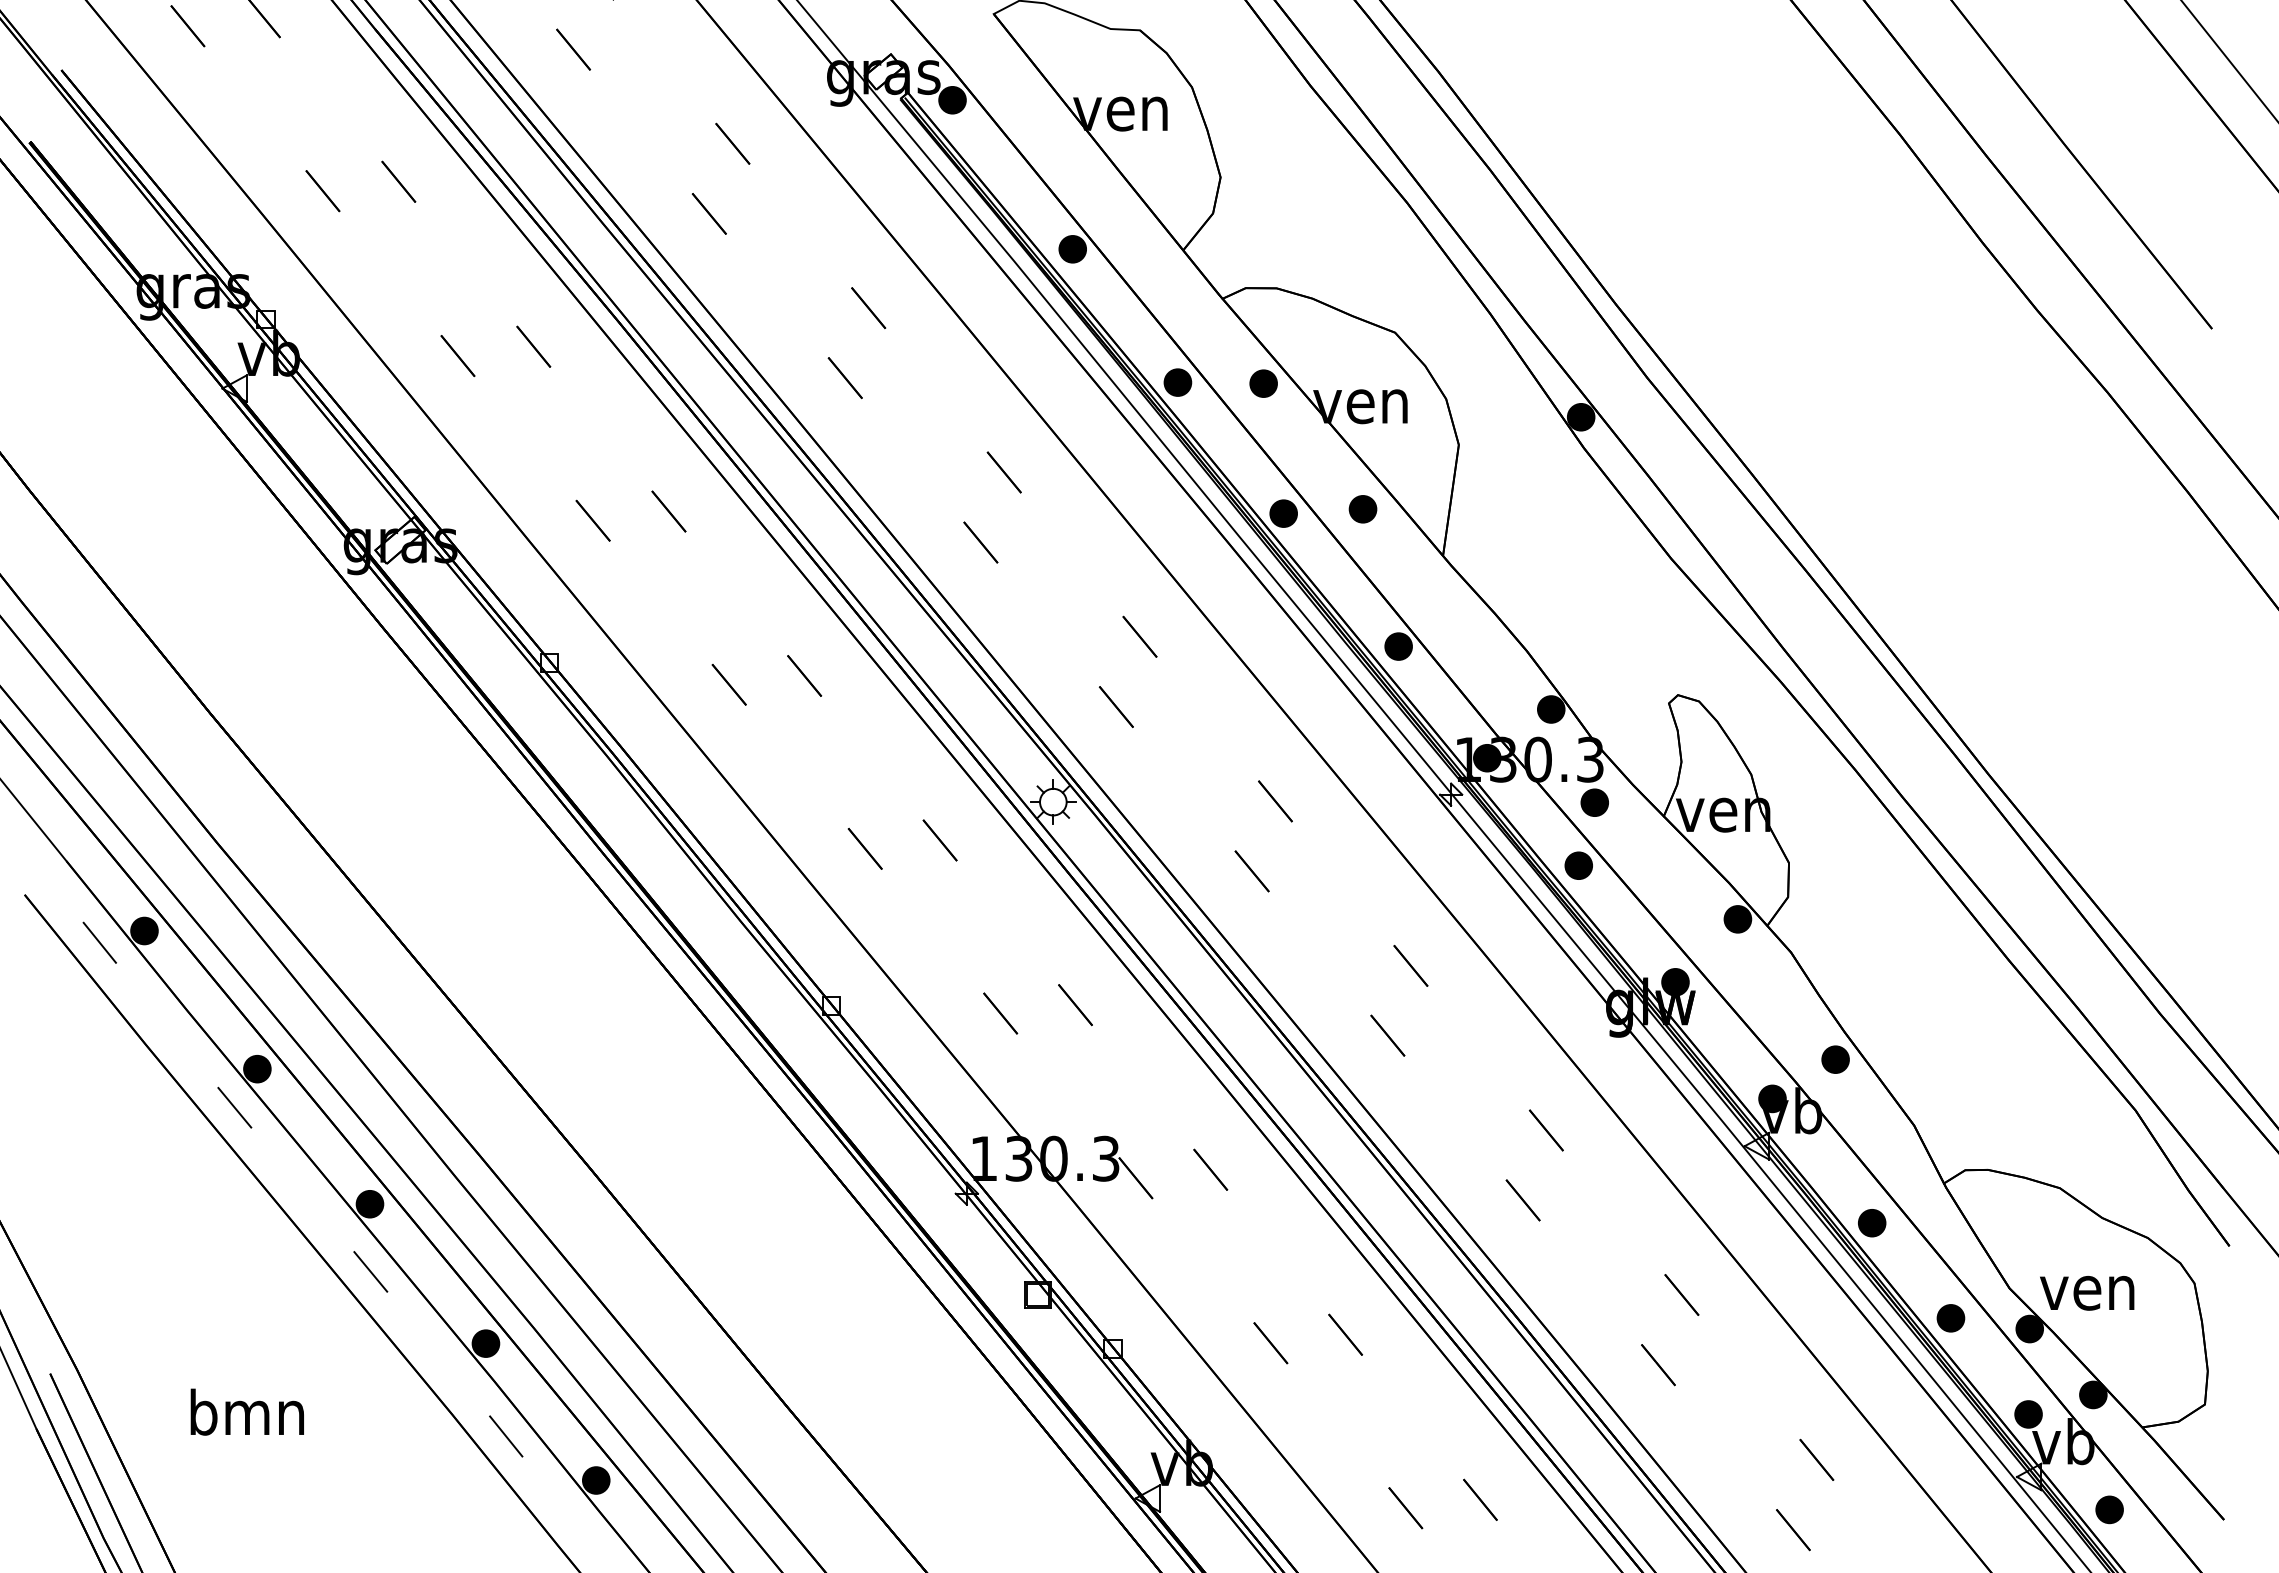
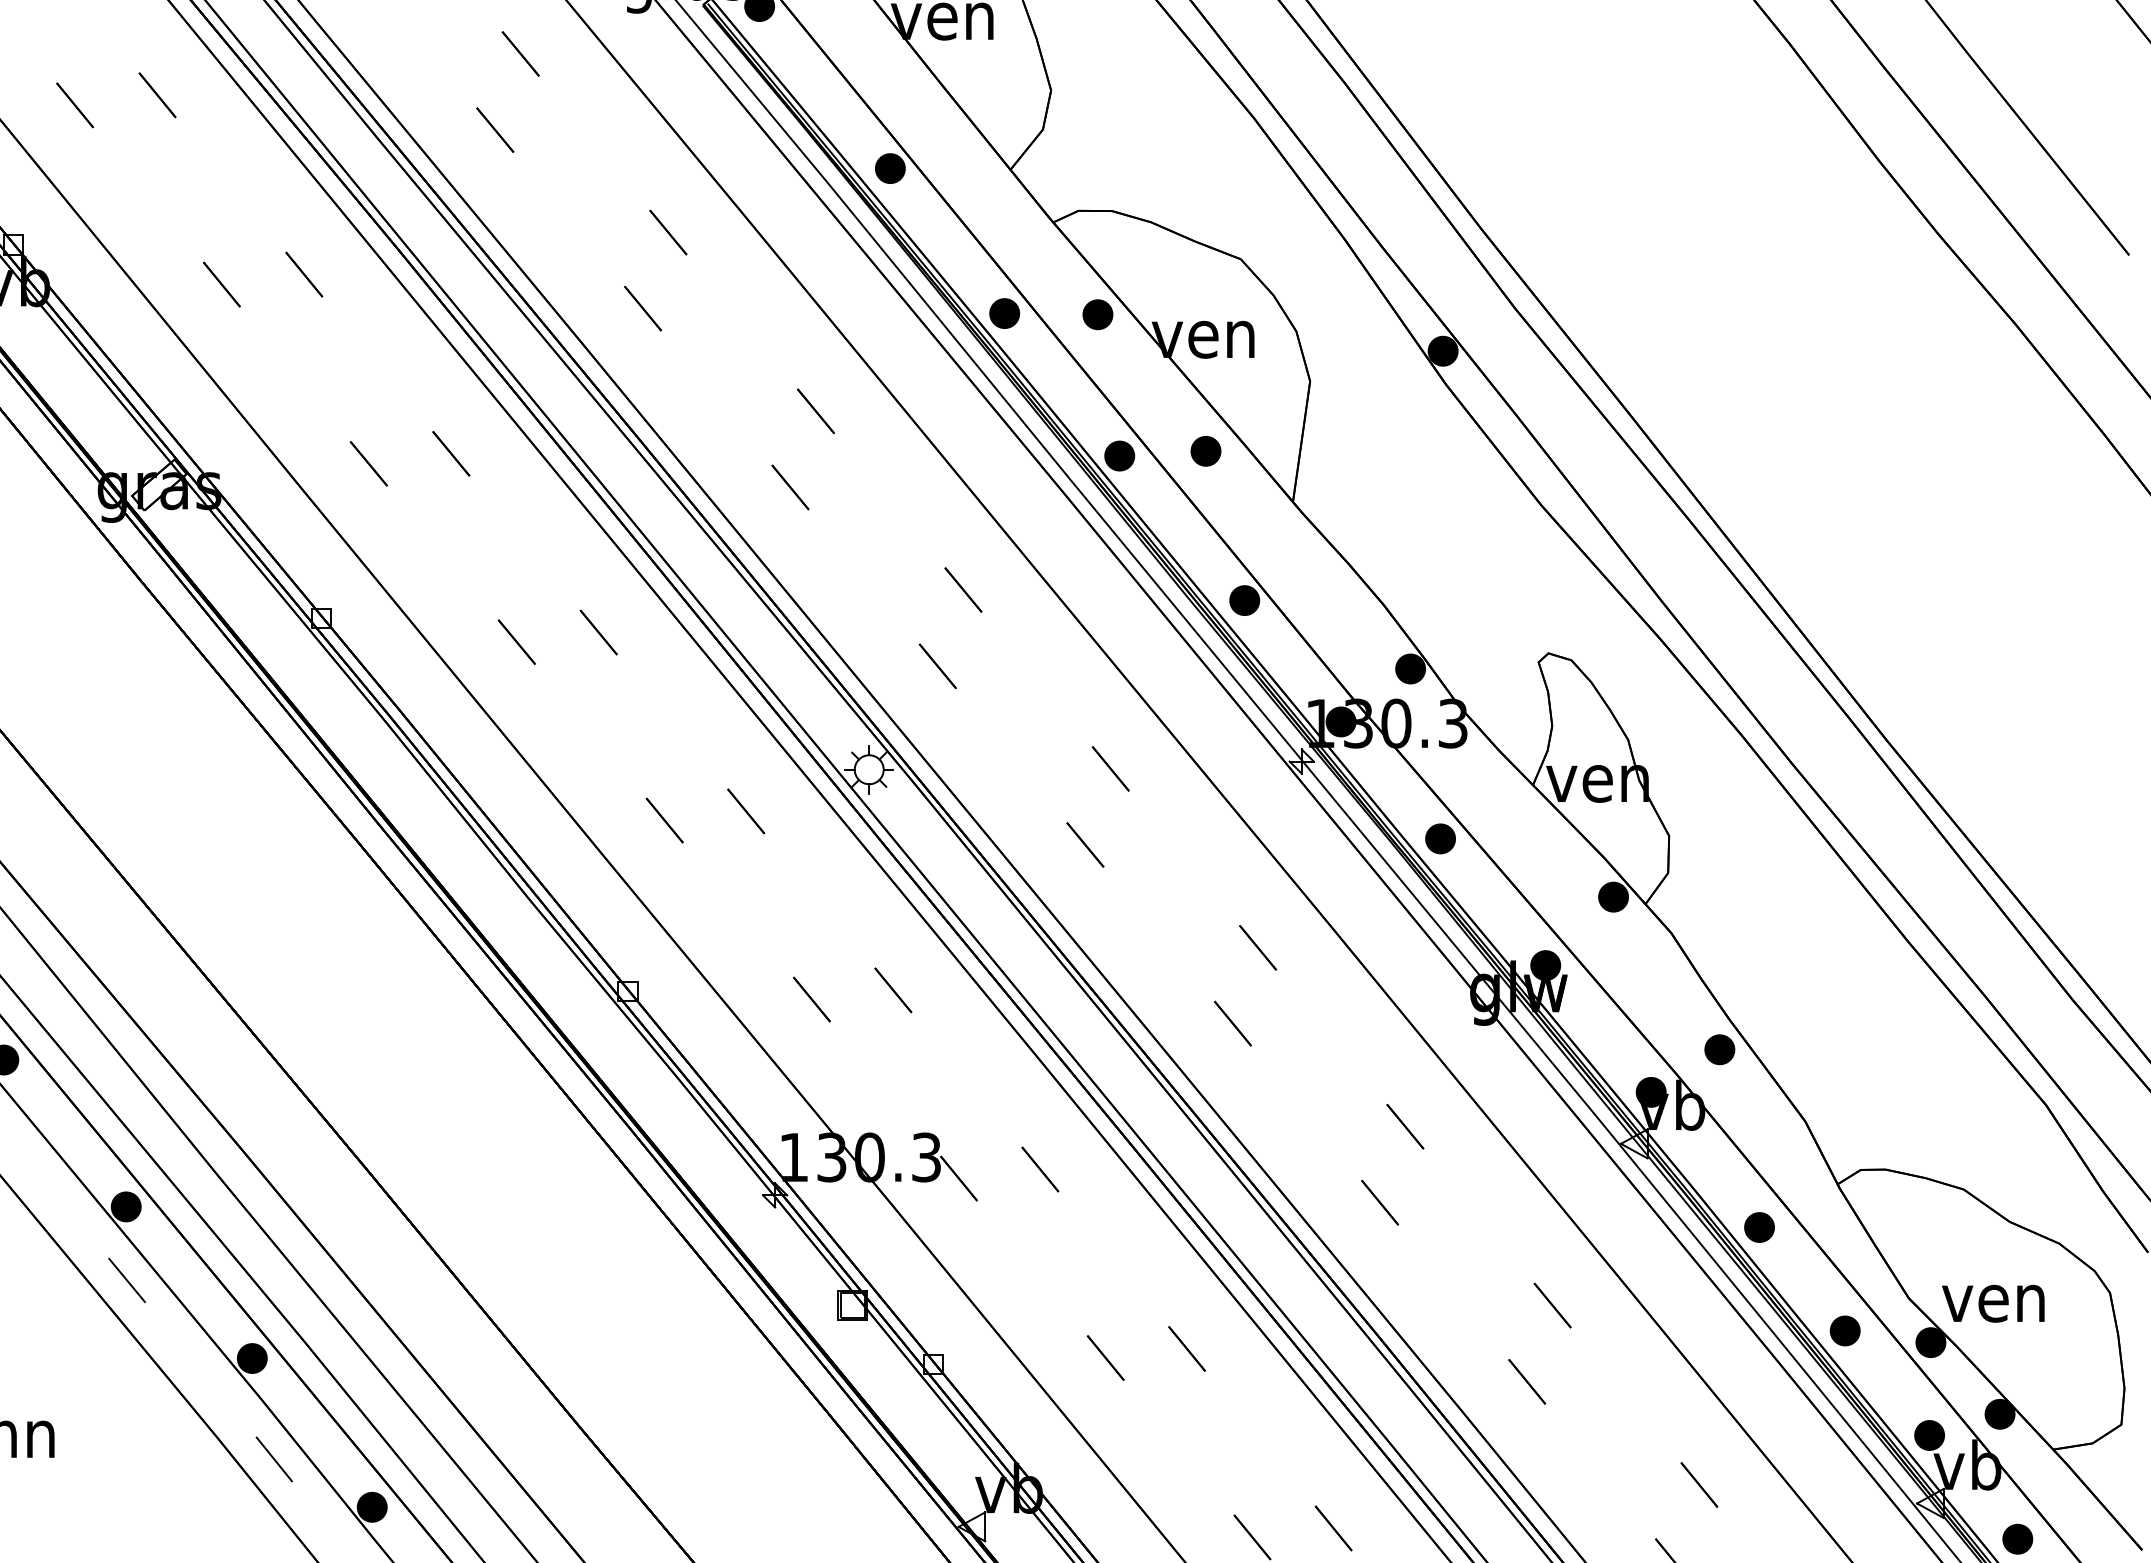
part: (1594, 802) -> (1457, 770), removed

